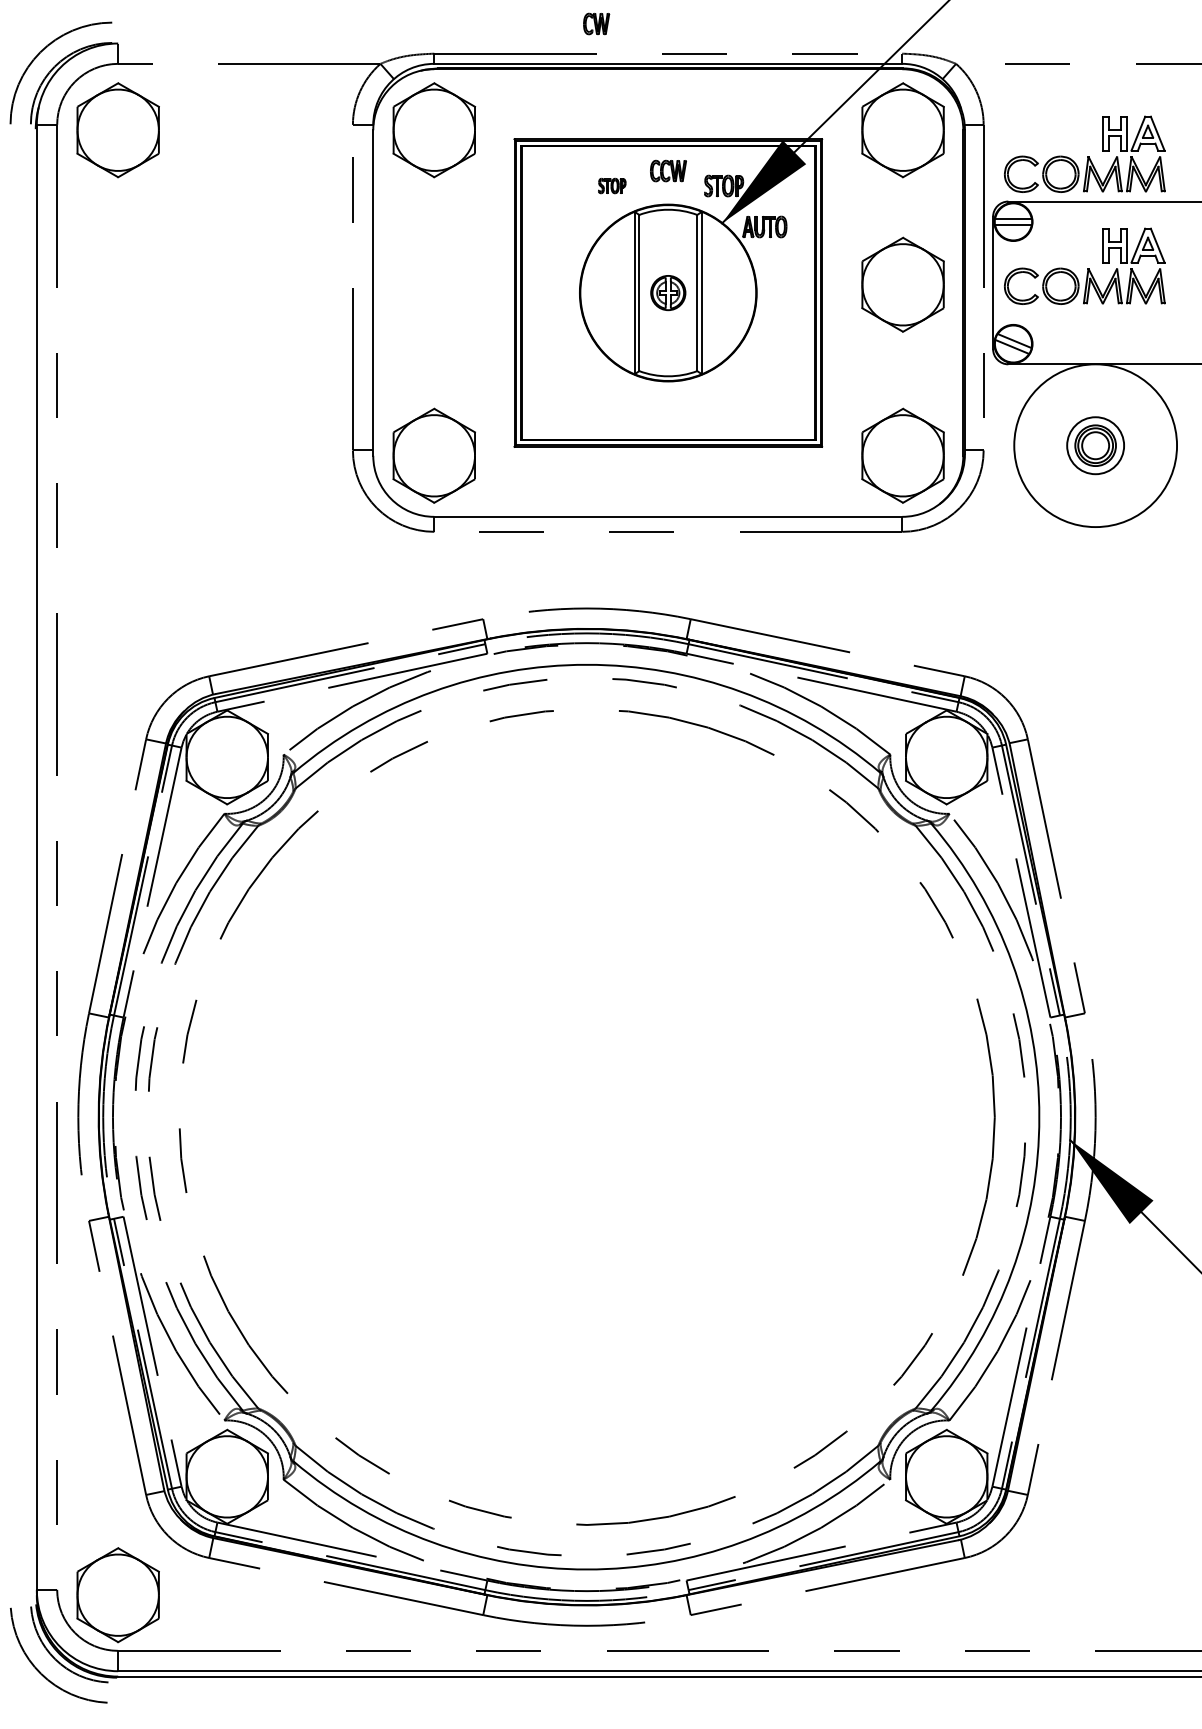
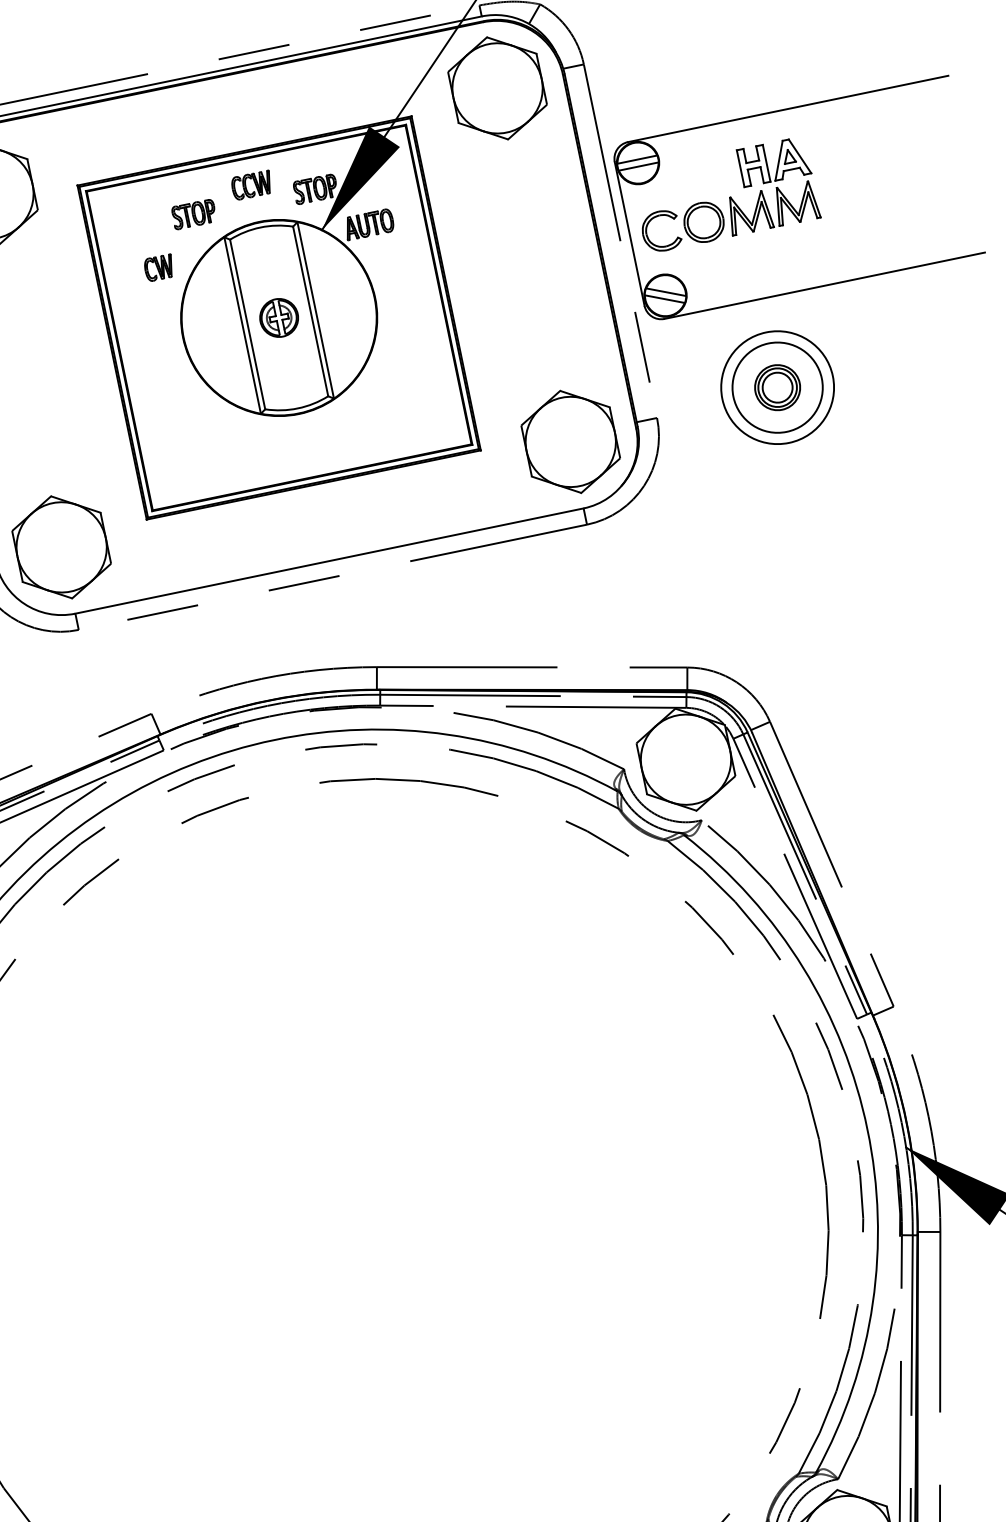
part: (596, 23) -> (159, 267), moved
part: (1084, 153) -> (699, 72), removed
part: (612, 185) -> (194, 213), size x1.43
part: (902, 284) -> (531, 256), removed
circle: (1095, 445) -> (777, 387), size x0.62
circle: (1095, 445) -> (777, 387), size x1.43

